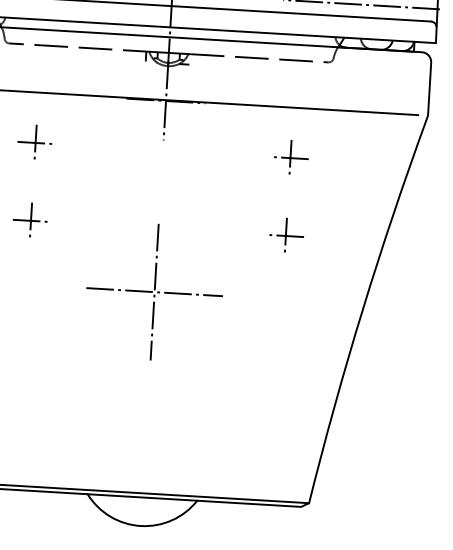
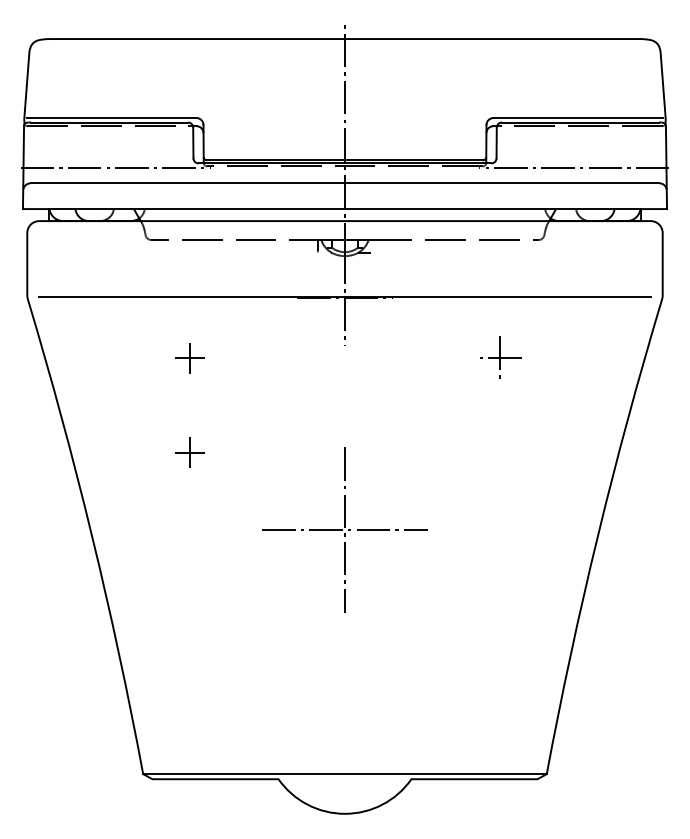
part: (34, 142) -> (188, 357), size x0.7
part: (29, 219) -> (188, 451), size x0.7
part: (286, 234) -> (500, 451), removed
line: (142, 497) -> (344, 779), removed

